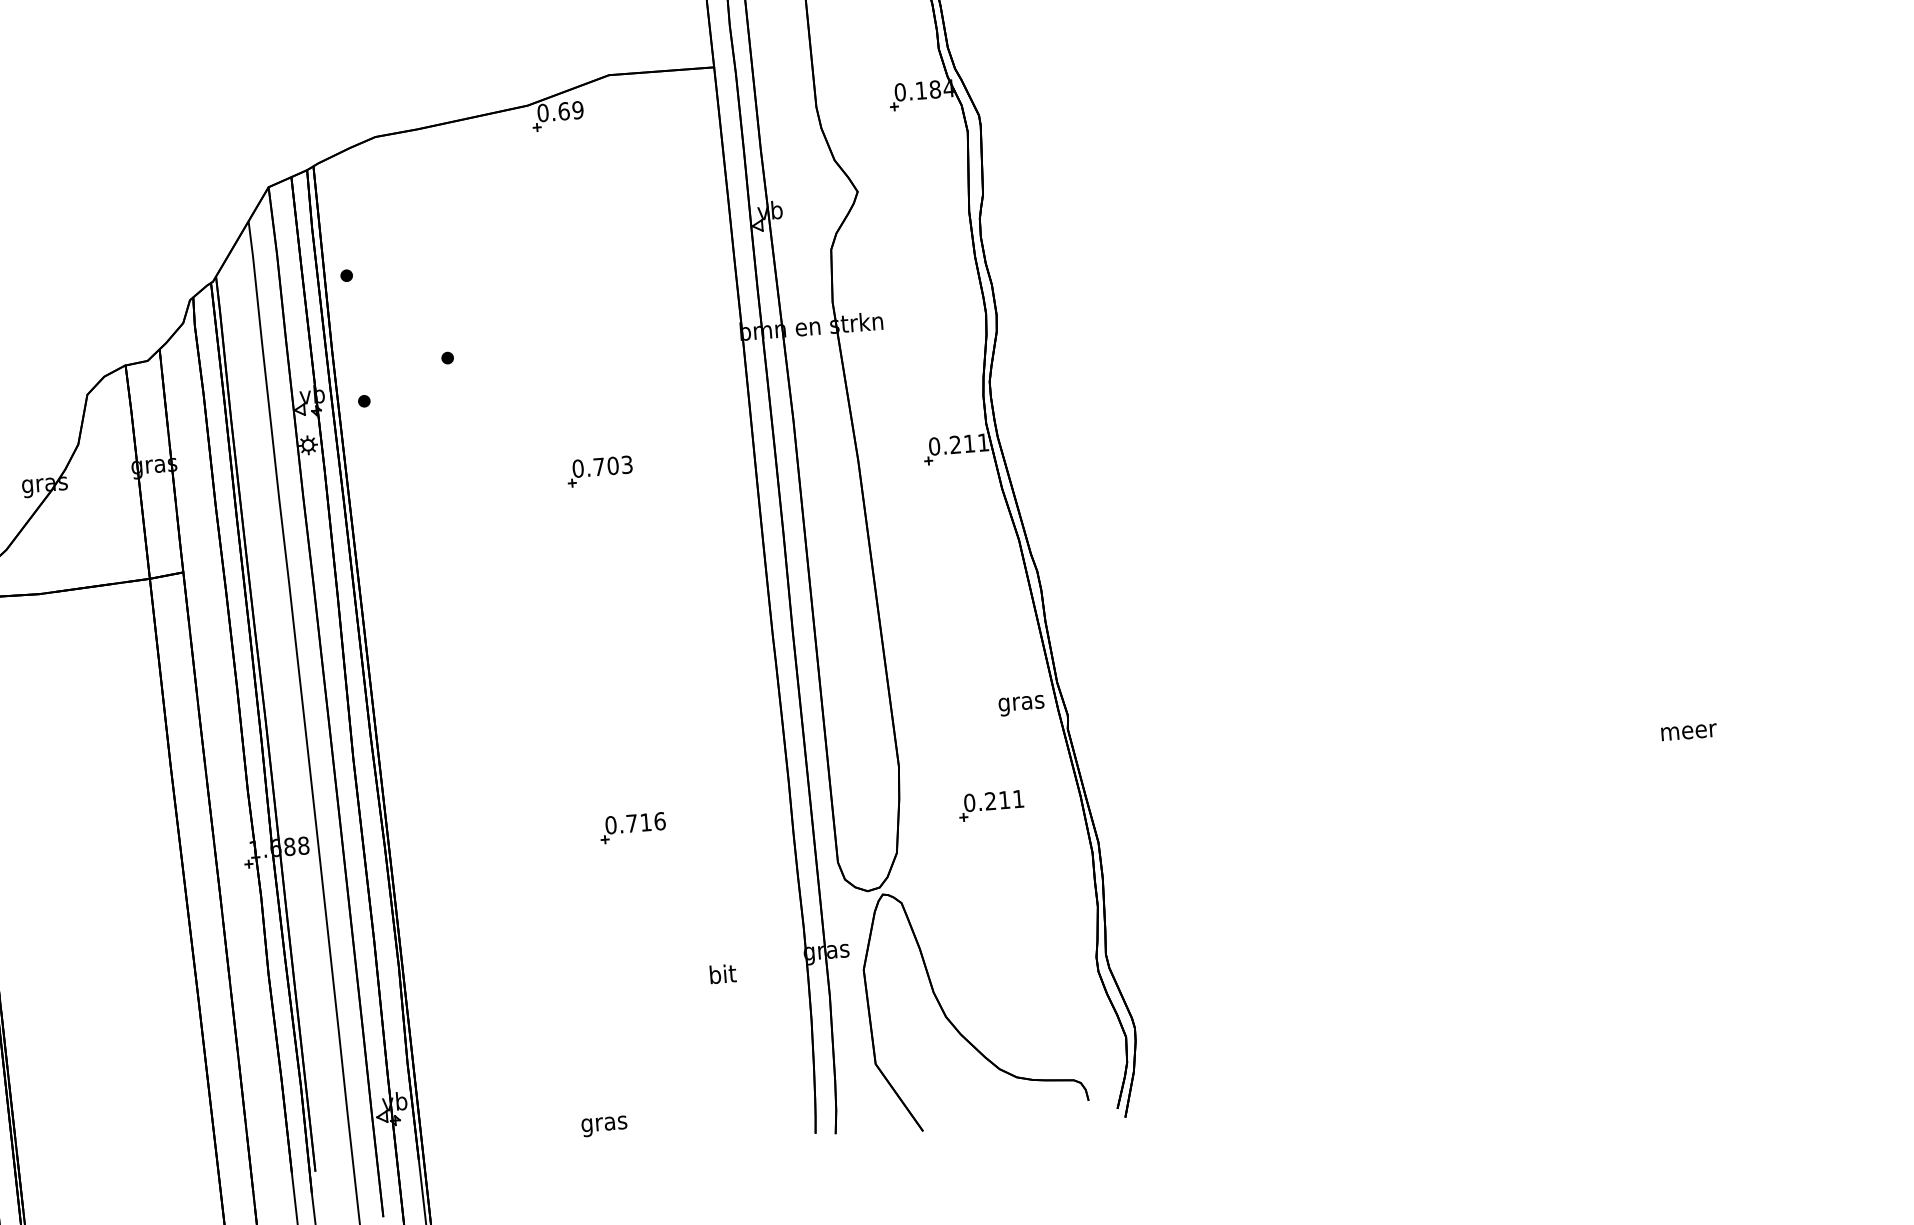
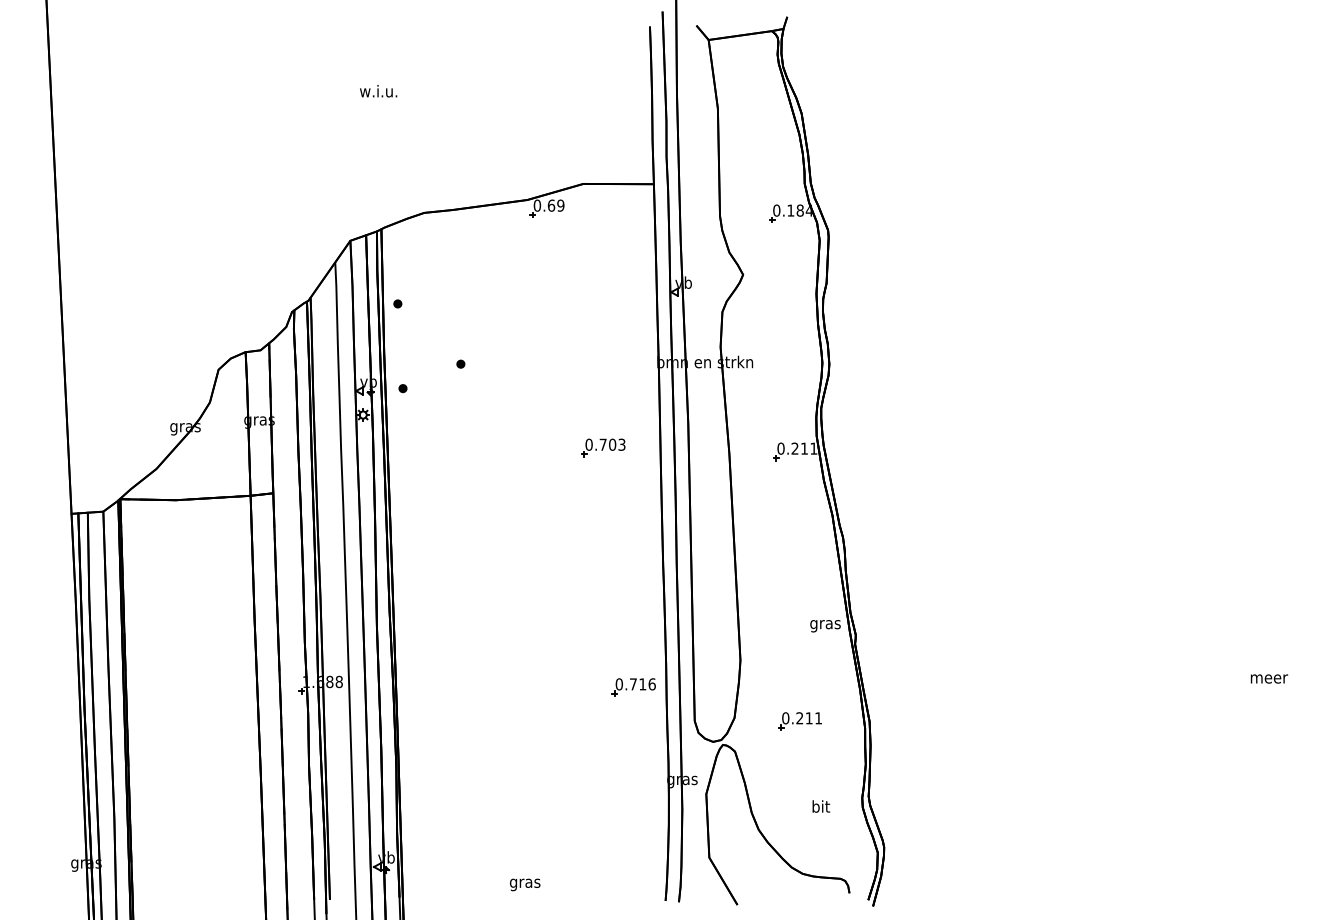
part: (599, 471) -> (603, 447), moved
part: (990, 806) -> (799, 721), moved
part: (632, 828) -> (633, 687), moved
text: (723, 973) -> (821, 806), moved

